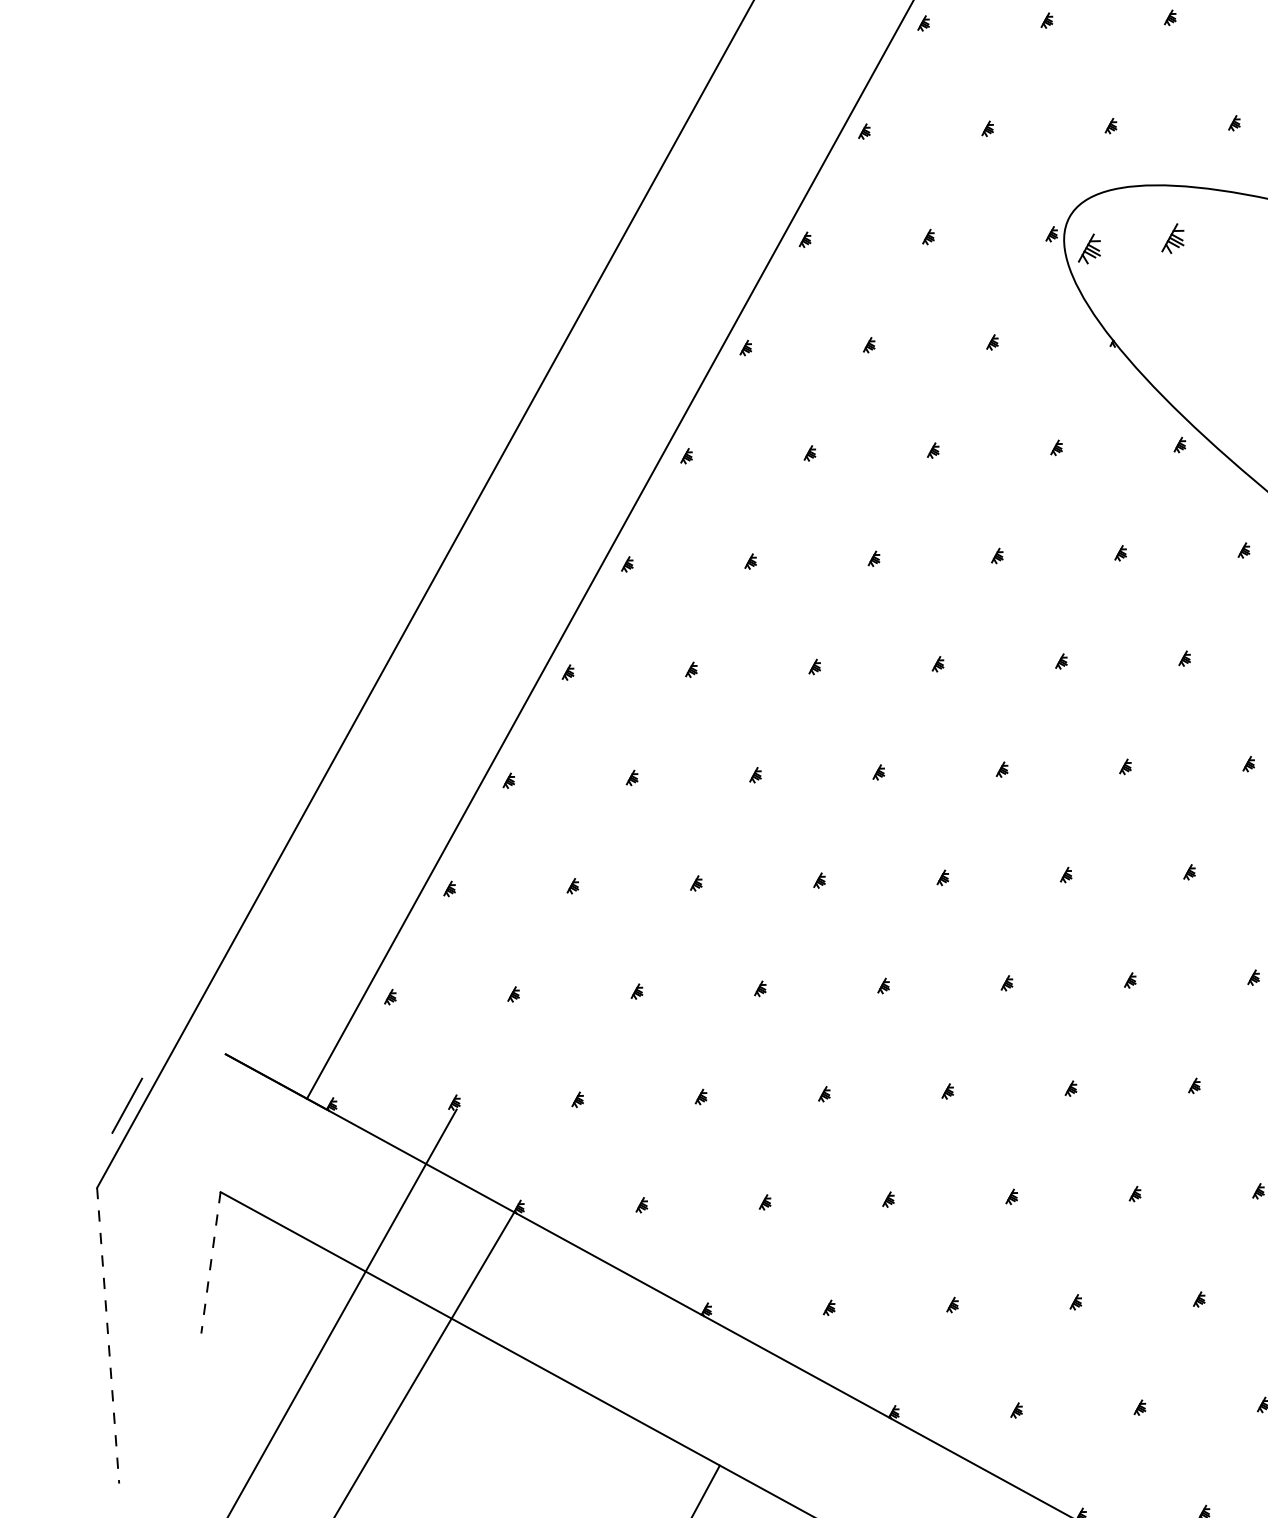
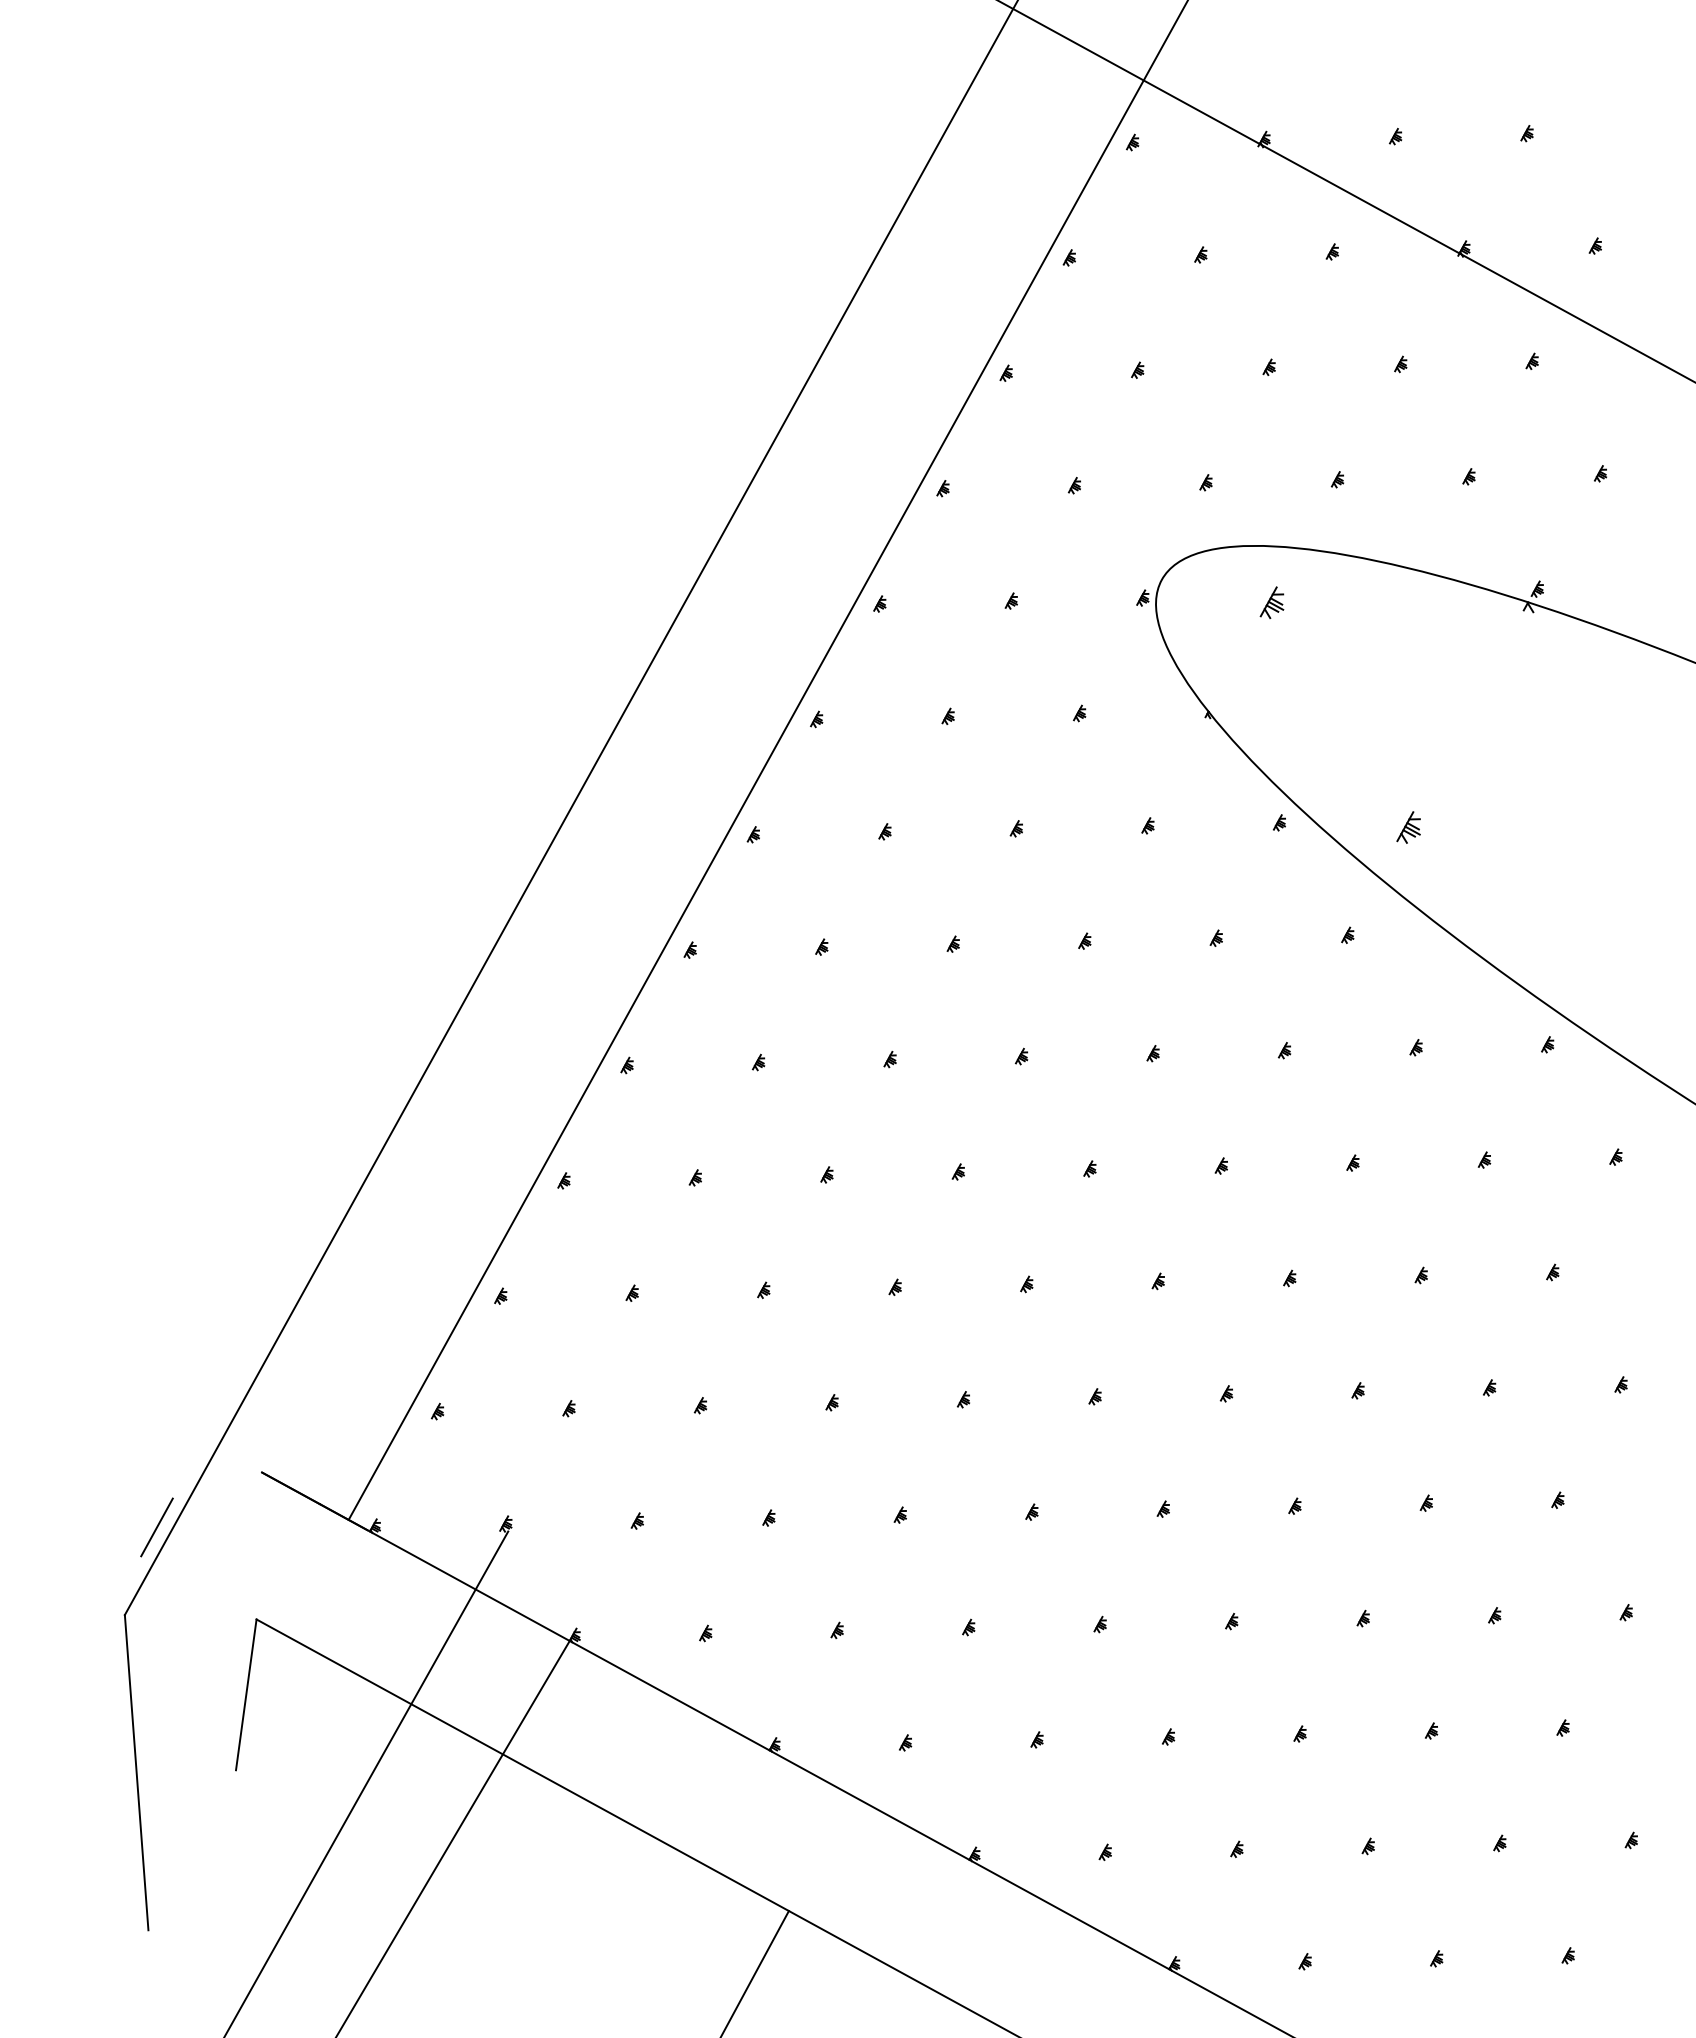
part: (1088, 248) -> (1182, 613), removed
line: (211, 1263) -> (246, 1695), dashed -> solid
line: (108, 1336) -> (136, 1773), dashed -> solid

